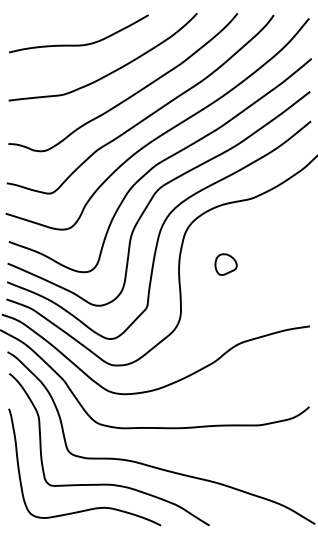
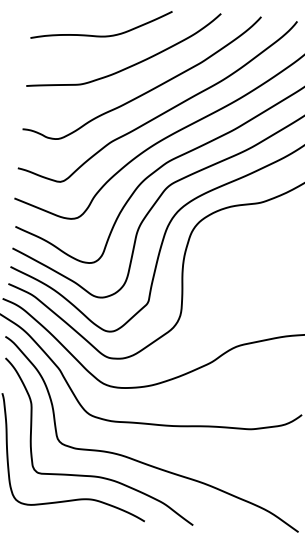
part: (225, 264) -> (229, 266), removed

